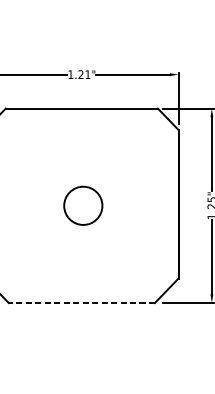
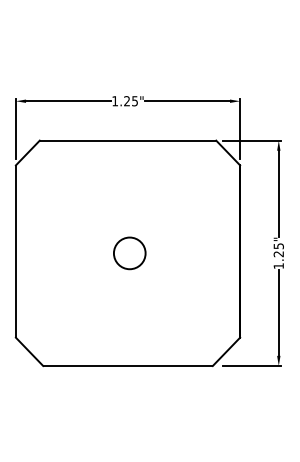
text: (87, 74) -> (134, 101), 1.21" -> 1.25"
circle: (83, 205) -> (129, 253), size x0.71
line: (82, 303) -> (128, 366), dashed -> solid

